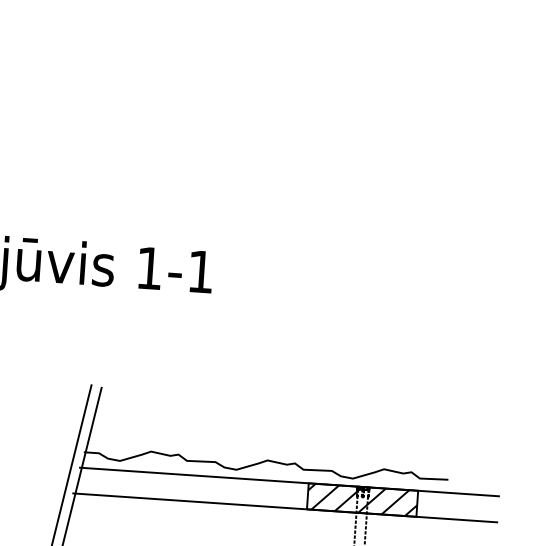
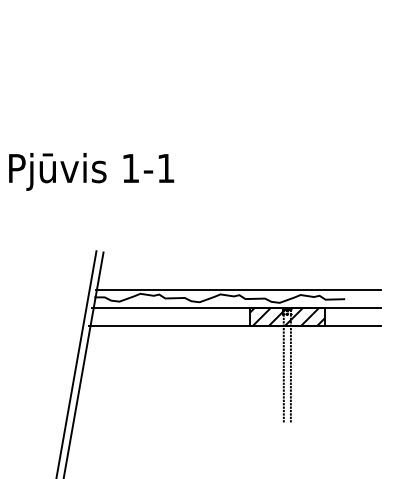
line: (292, 456) -> (237, 290), added

